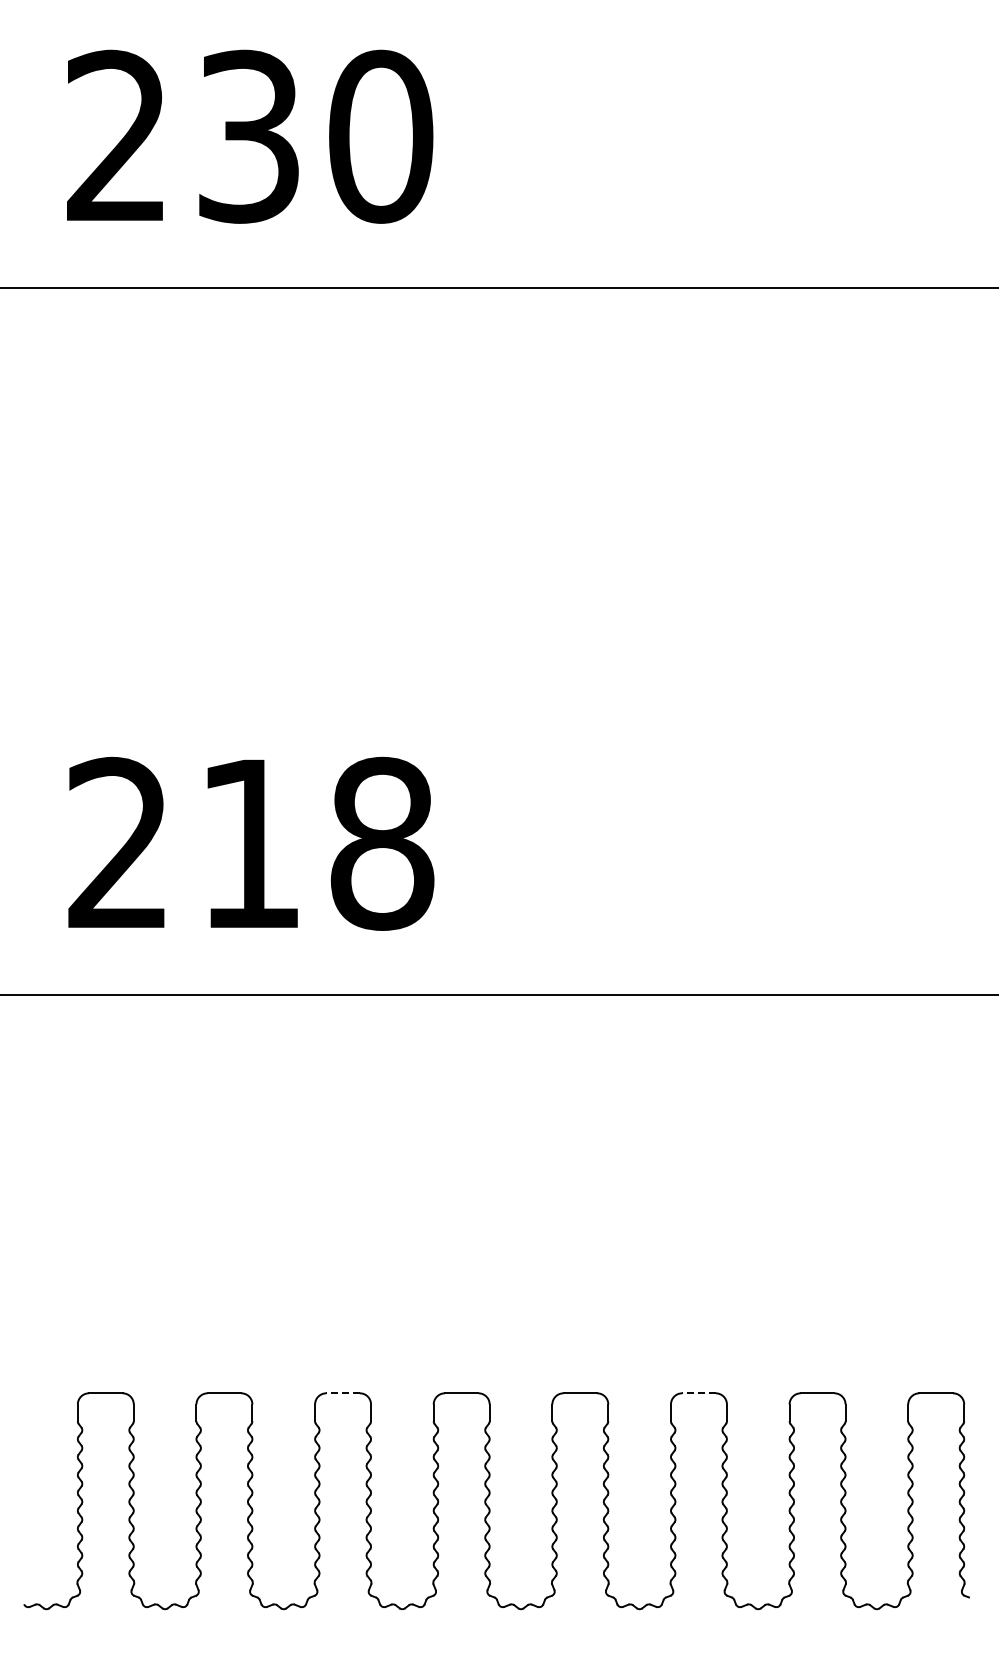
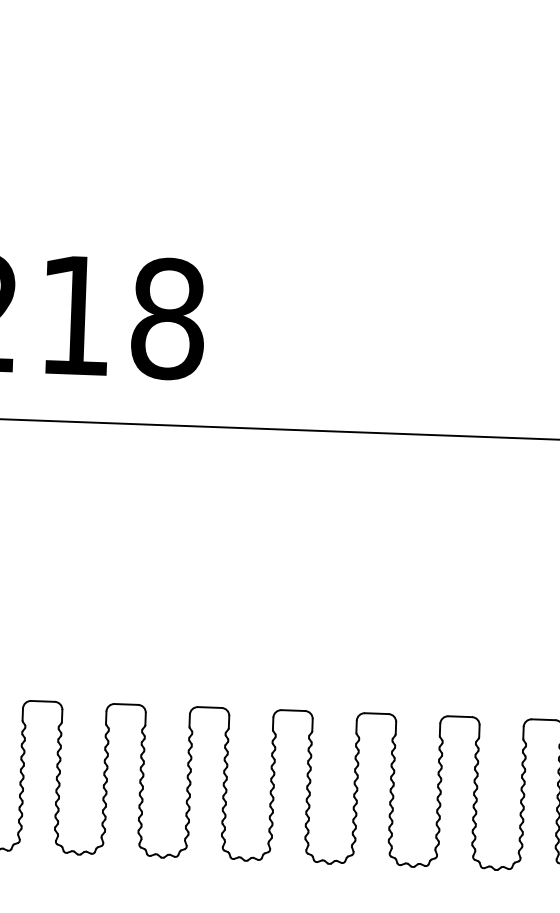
line: (343, 1393) -> (126, 704), dashed -> solid
line: (698, 1393) -> (376, 713), dashed -> solid

